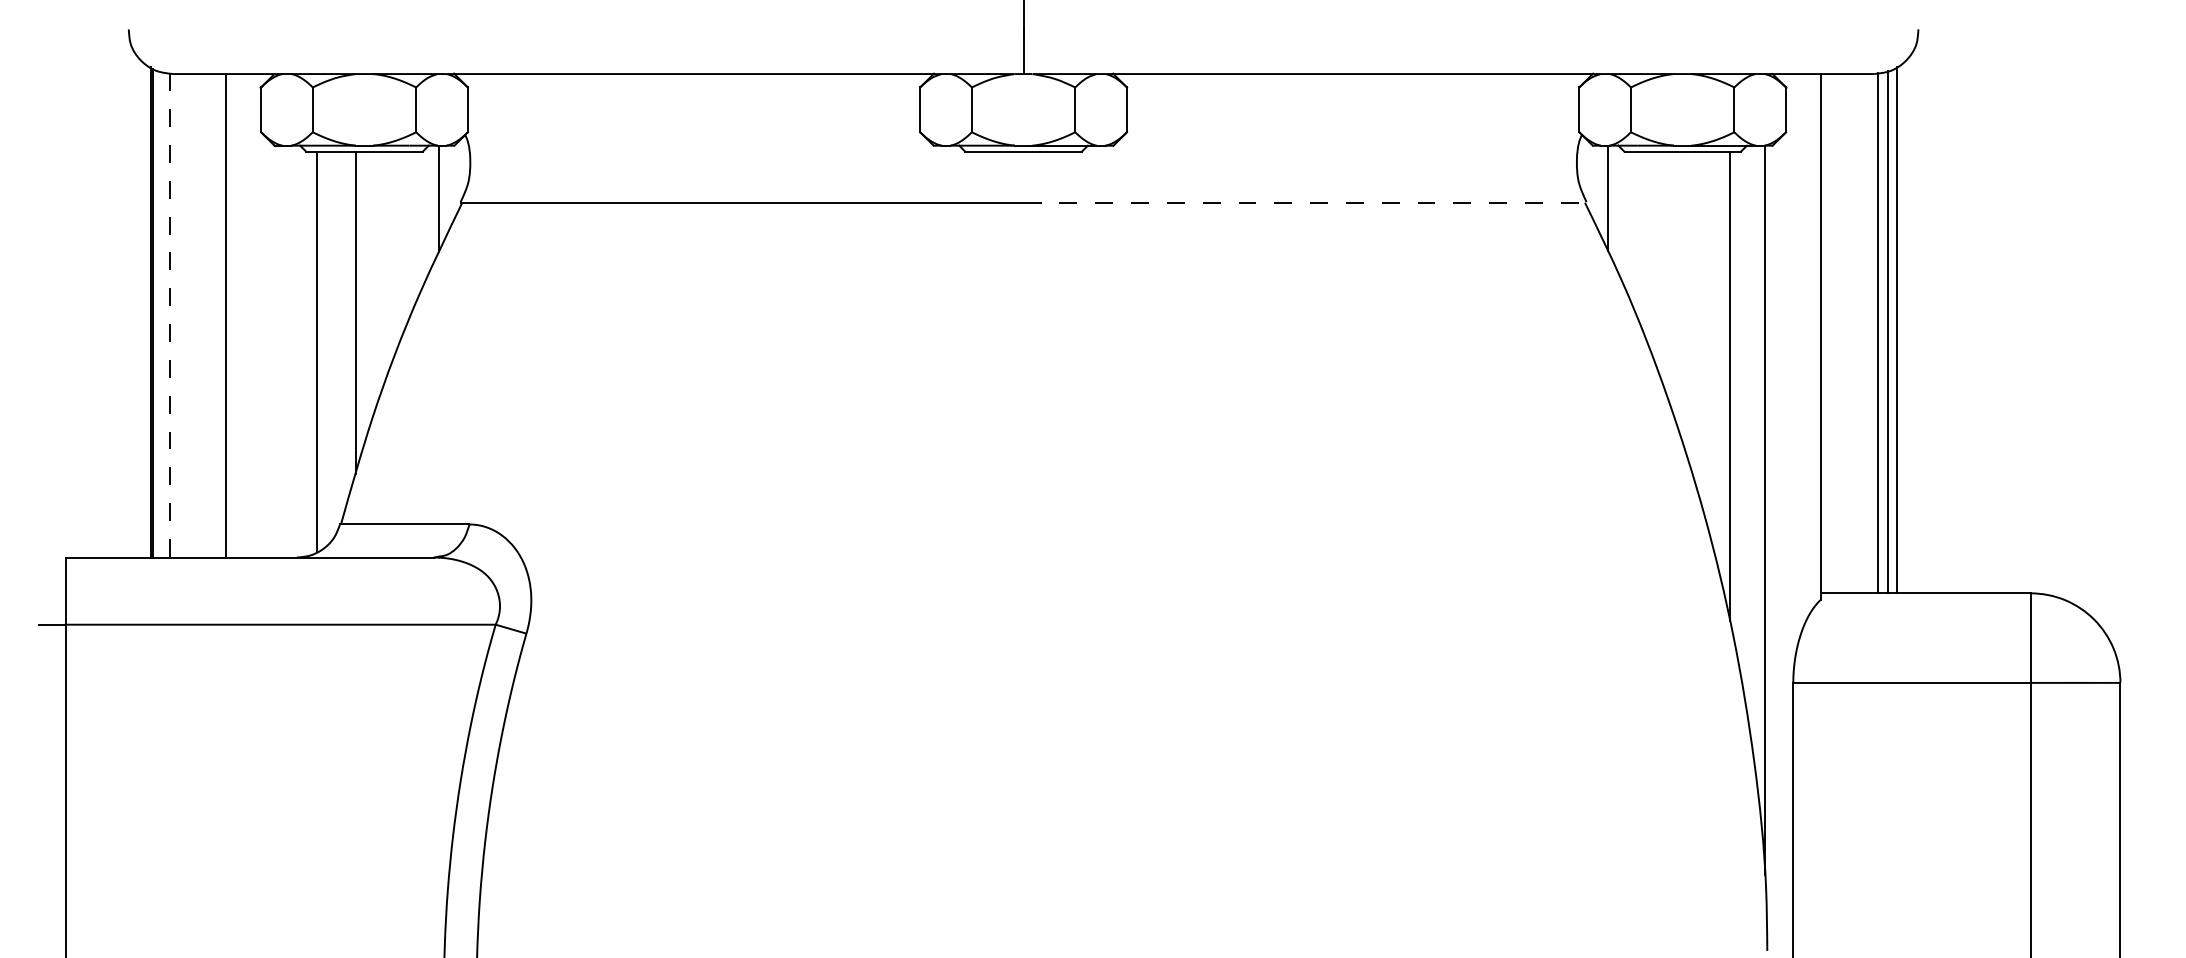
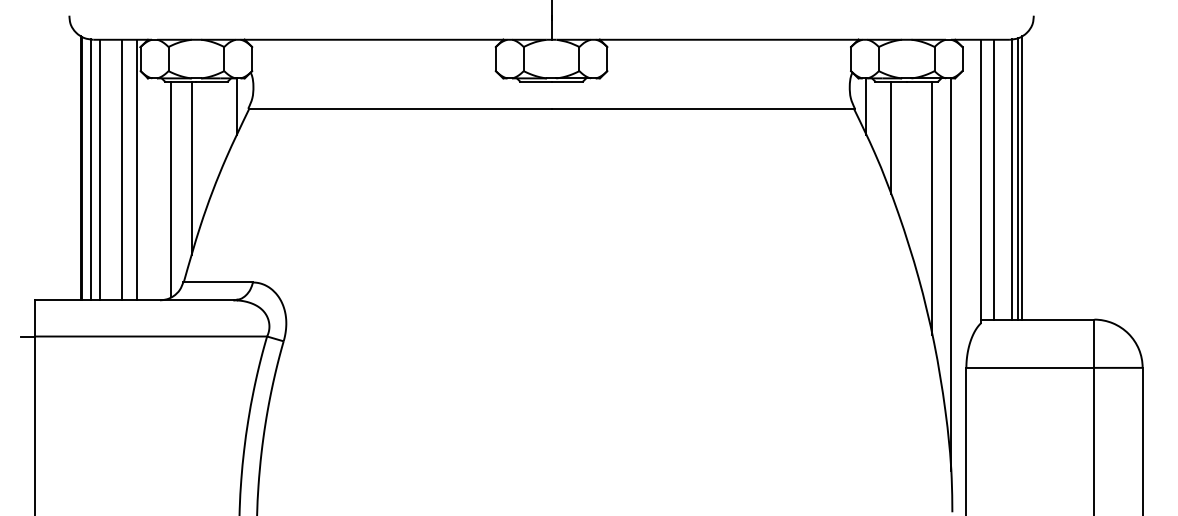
line: (1305, 203) -> (703, 109), dashed -> solid
line: (1652, 255) -> (890, 137), added
line: (184, 314) -> (99, 169), added
line: (253, 314) -> (136, 169), added
line: (169, 316) -> (91, 170), dashed -> solid
line: (1843, 333) -> (993, 179), added

